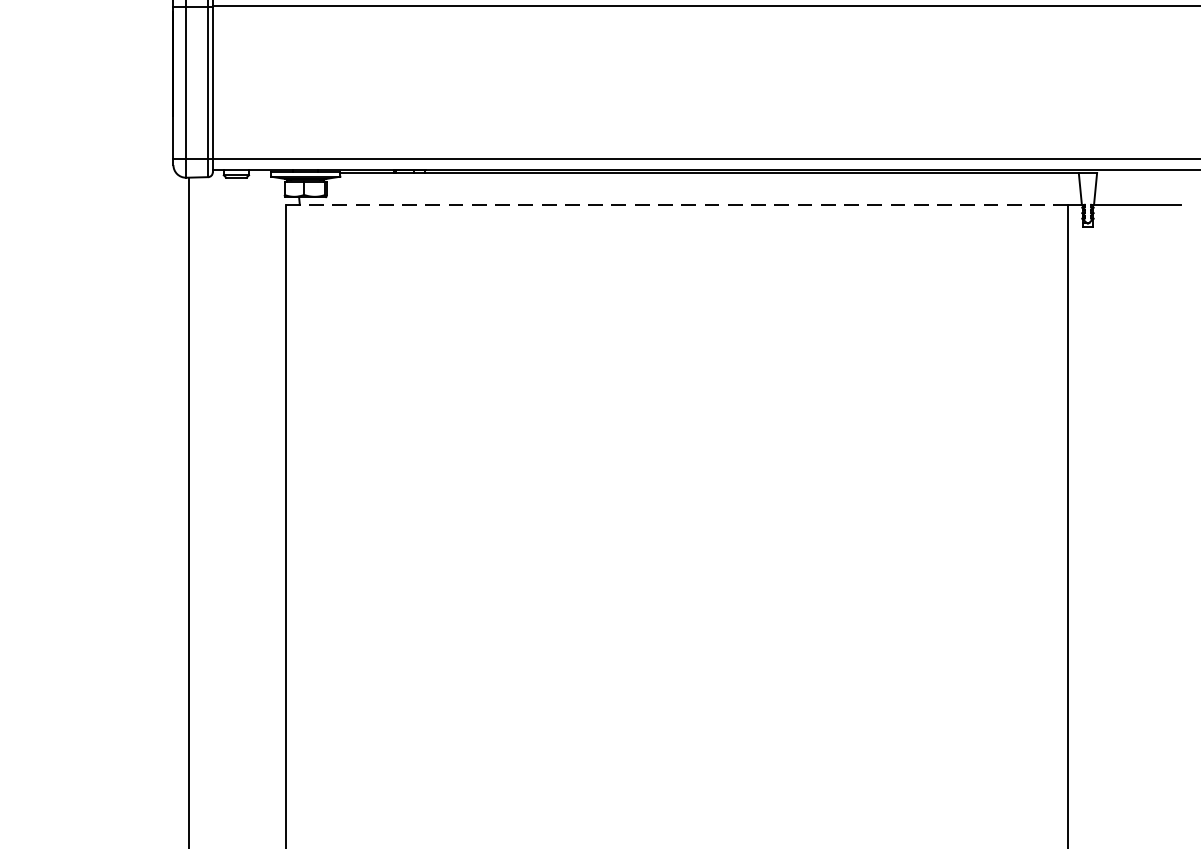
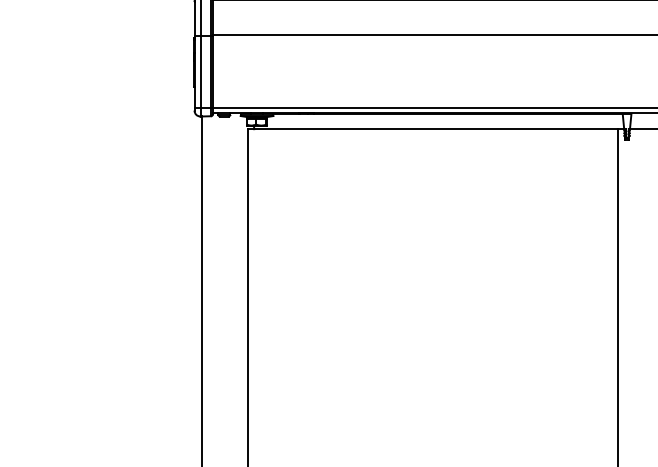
line: (676, 205) -> (432, 129), dashed -> solid

